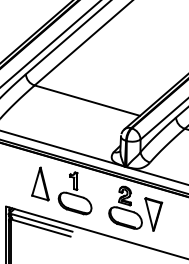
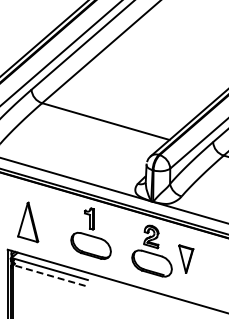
part: (40, 184) -> (28, 222), moved
part: (154, 213) -> (186, 258), size x0.7
line: (40, 227) -> (49, 275), solid -> dashed

